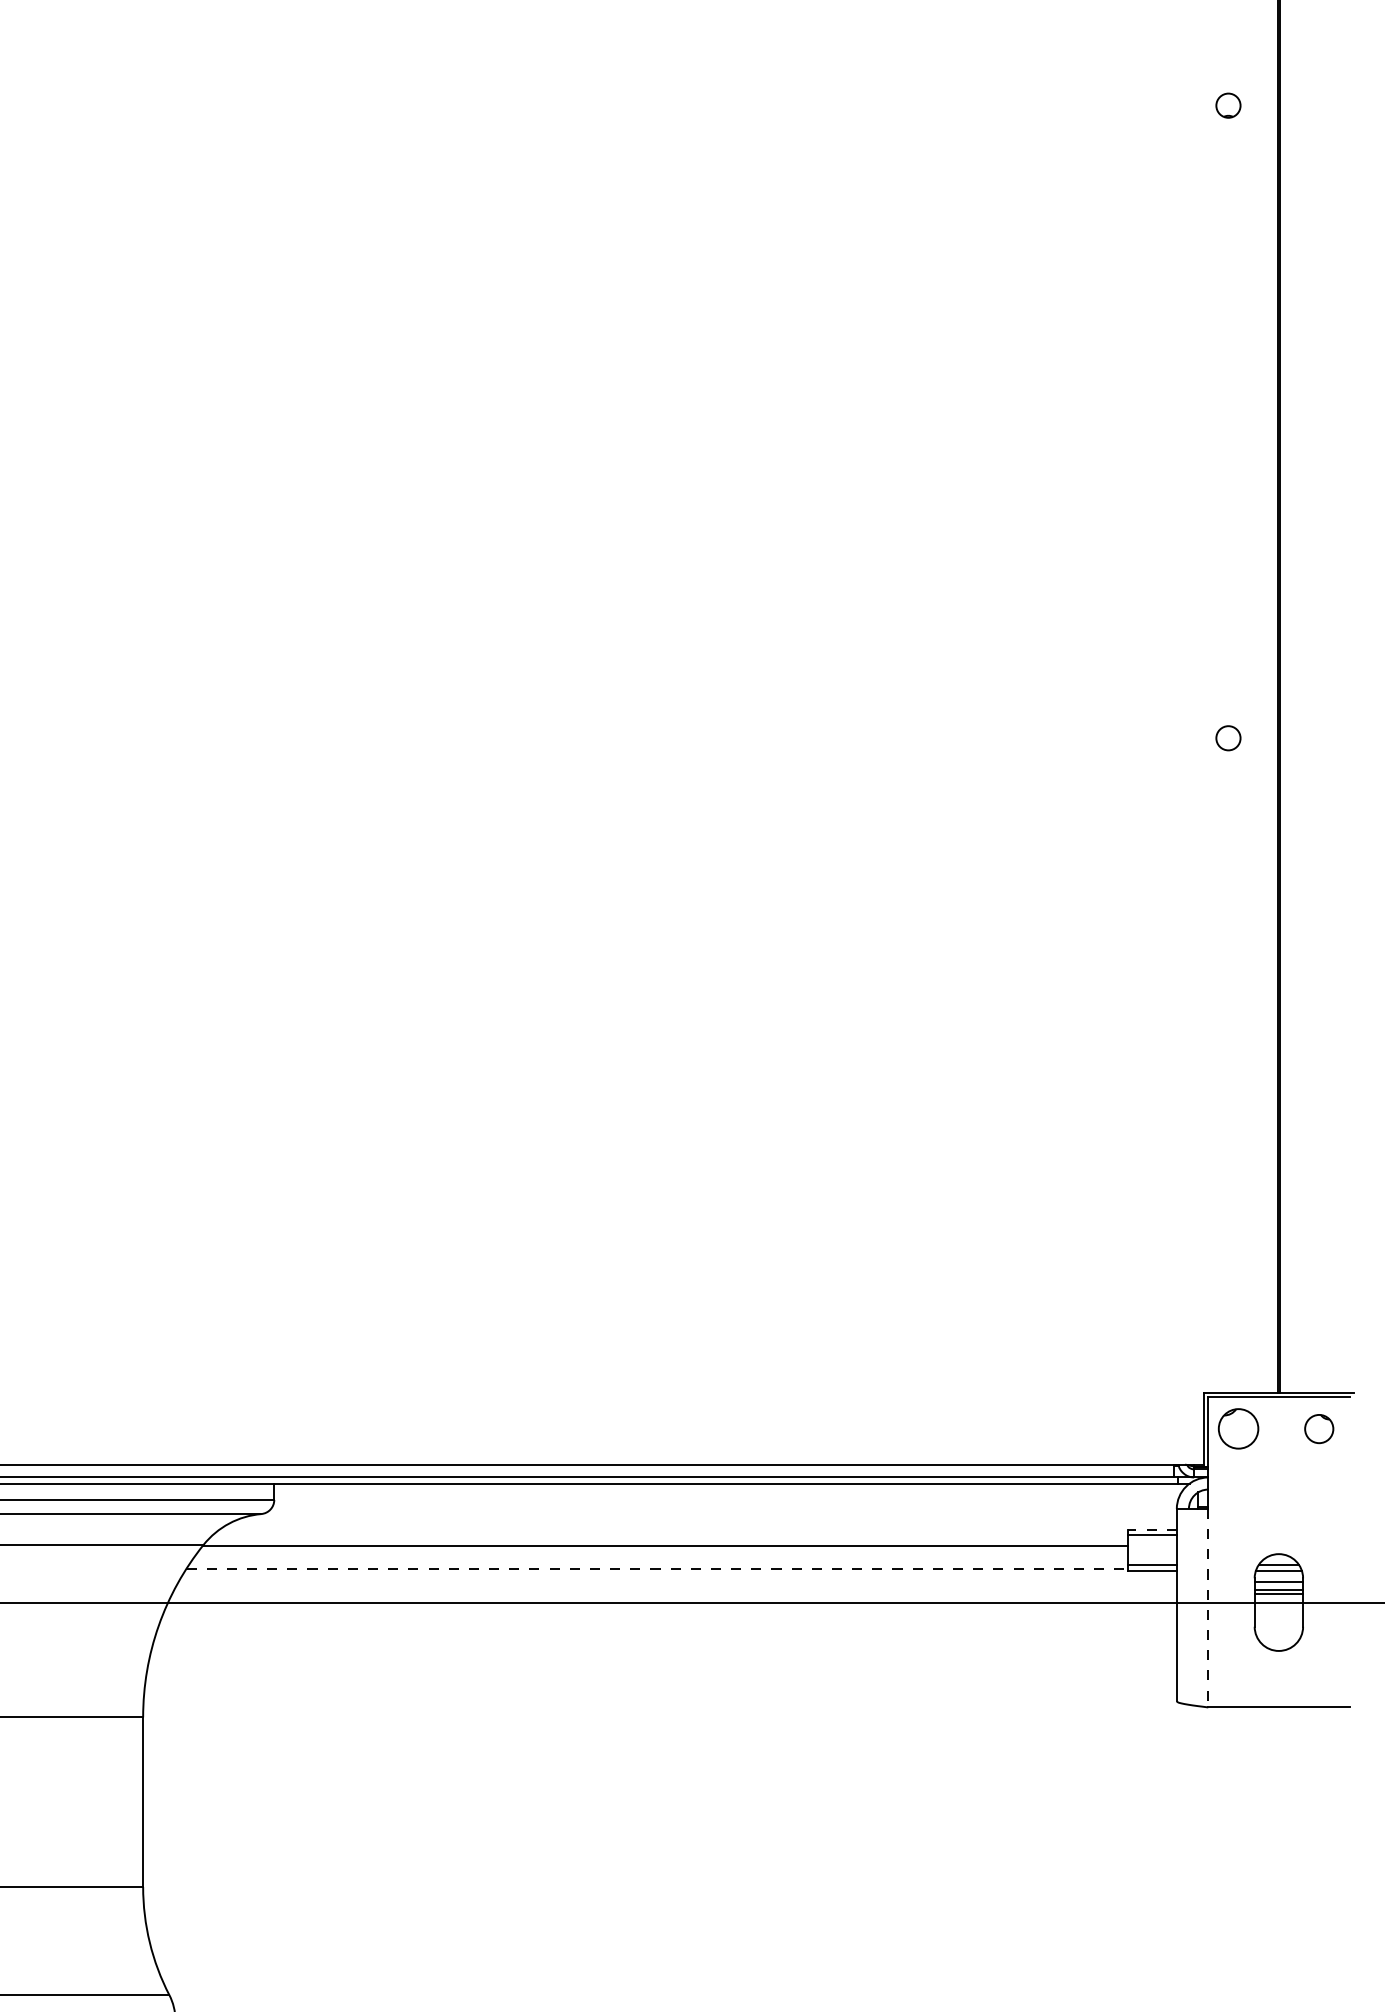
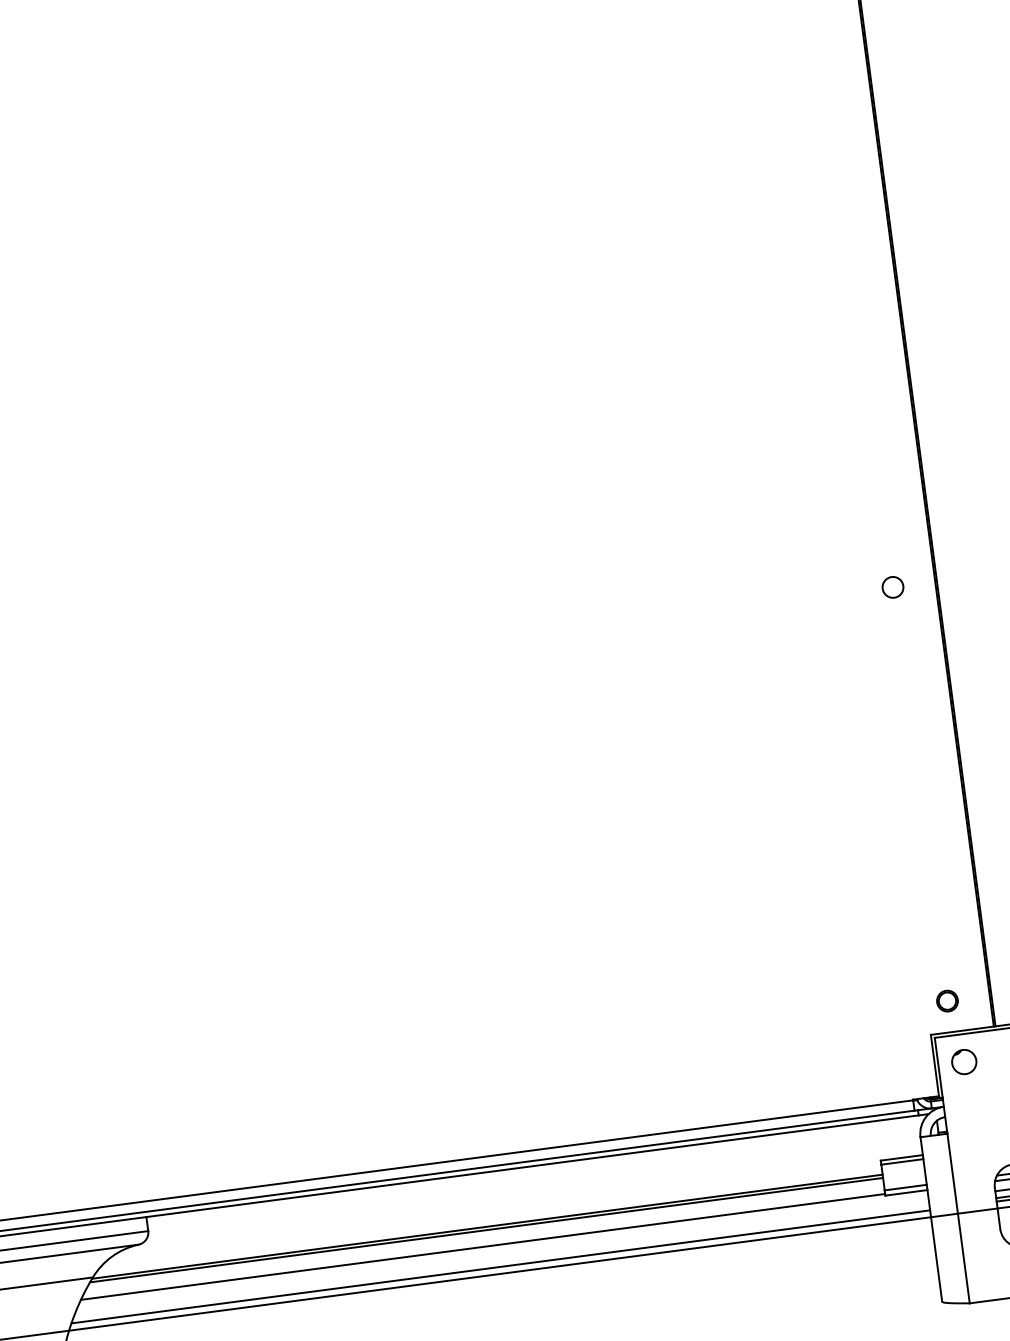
circle: (1228, 738) -> (893, 587), moved
part: (1228, 1356) -> (947, 1001), added
part: (1238, 1429) -> (964, 1062), size x0.71
line: (1152, 1529) -> (902, 1157), dashed -> solid
line: (663, 1550) -> (486, 1230), added
line: (657, 1568) -> (483, 1246), dashed -> solid
line: (674, 1594) -> (500, 1266), added
line: (1208, 1608) -> (958, 1218), dashed -> solid

